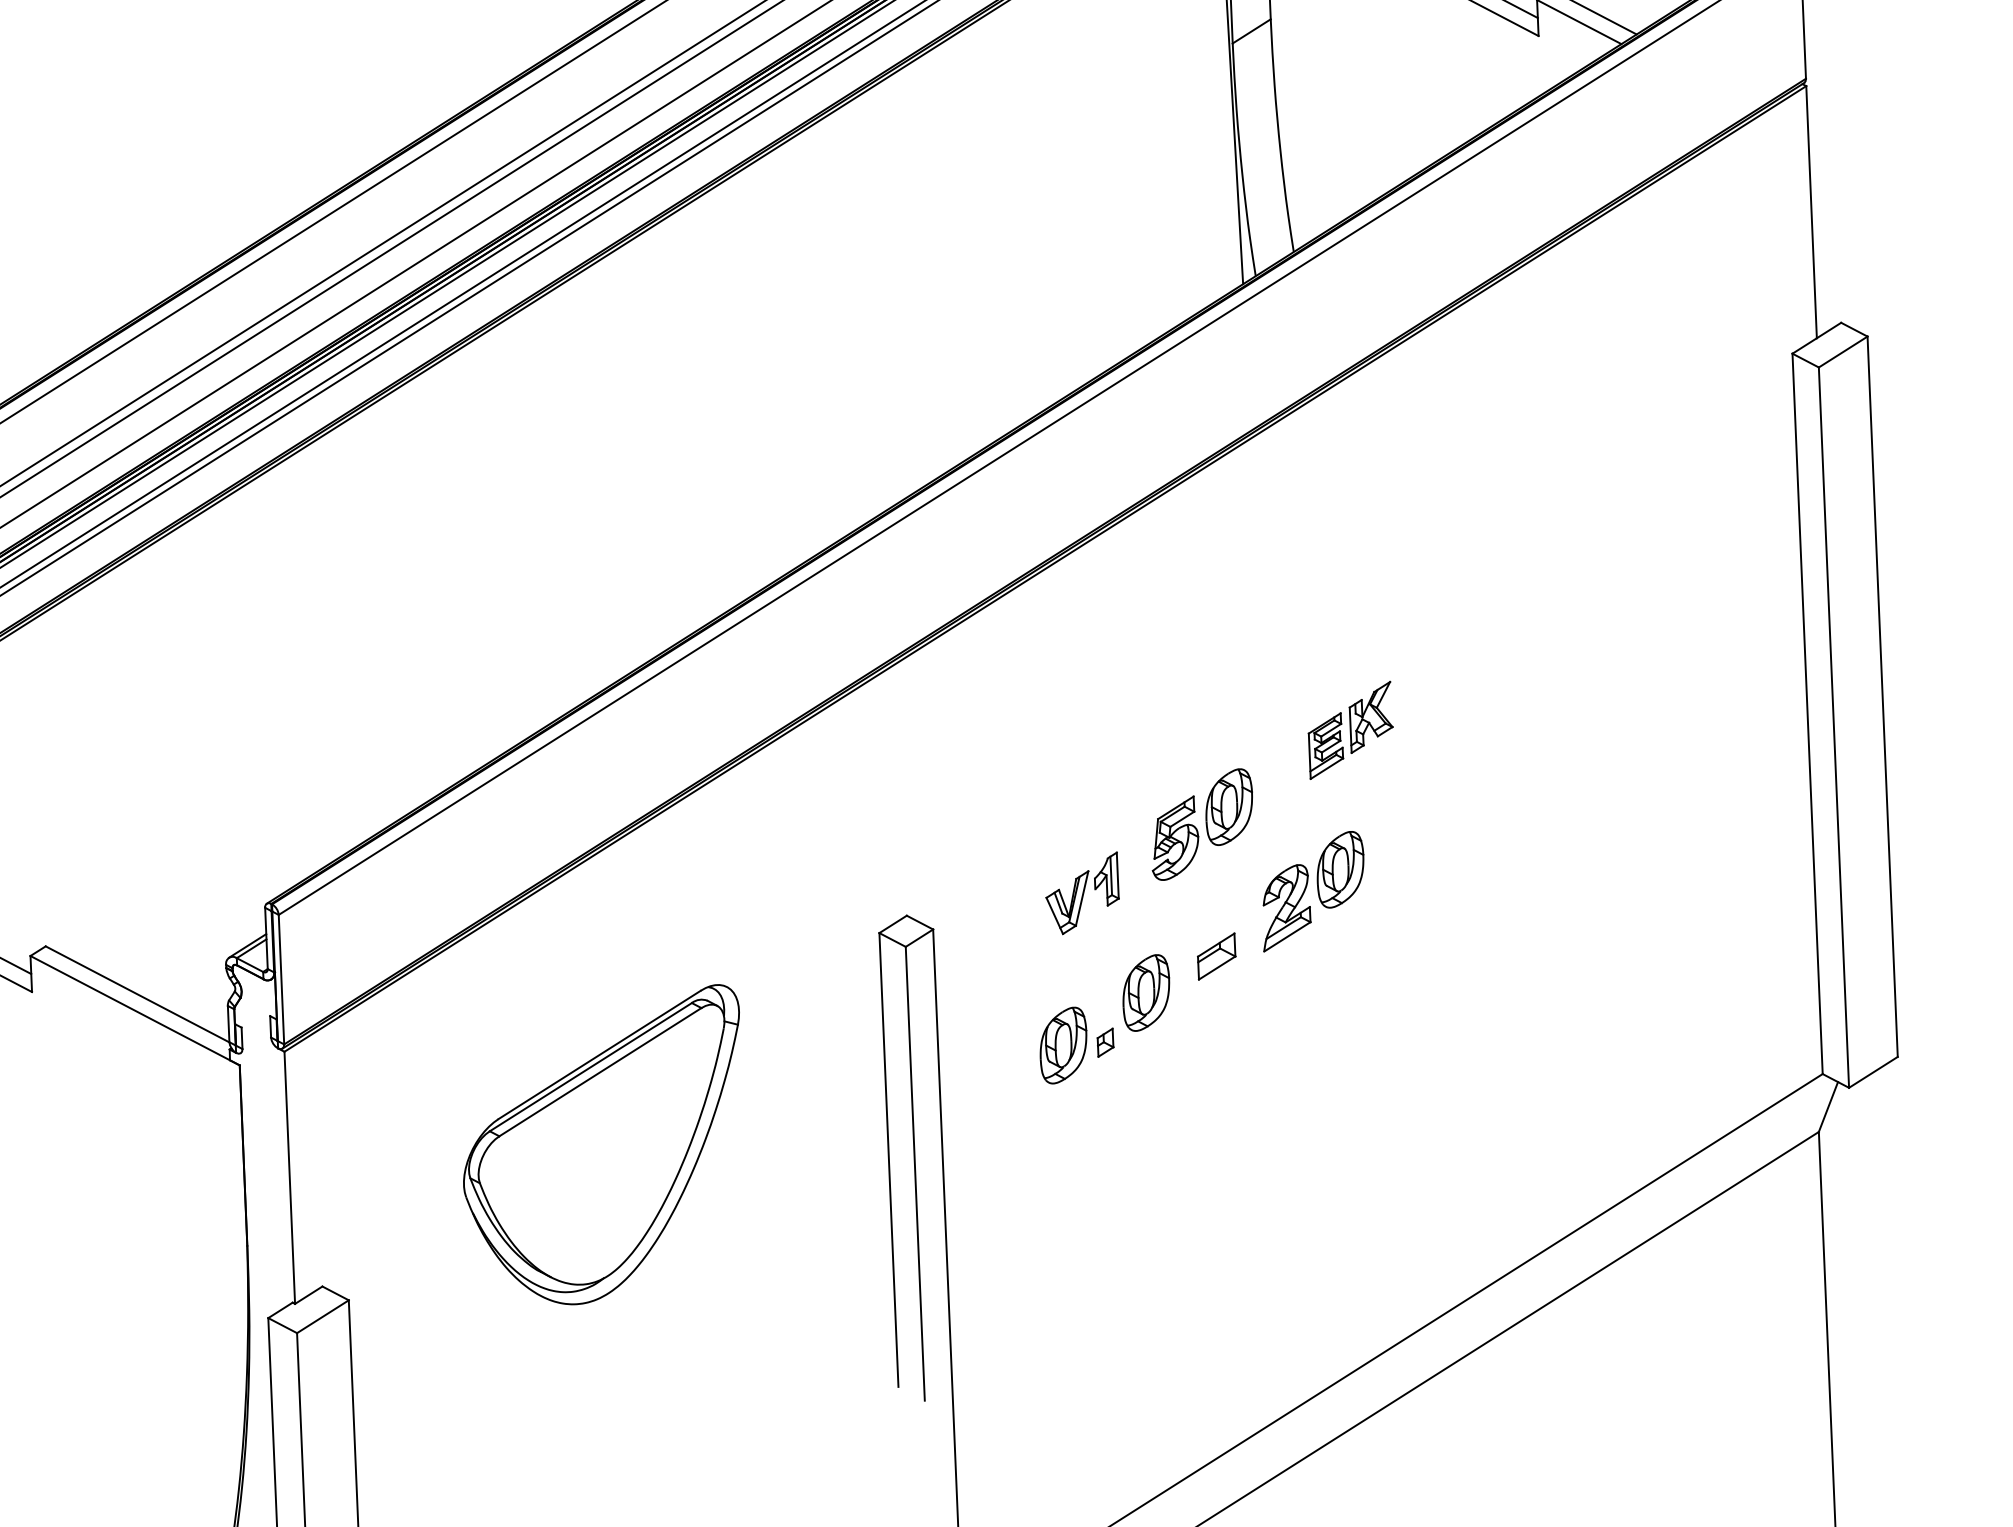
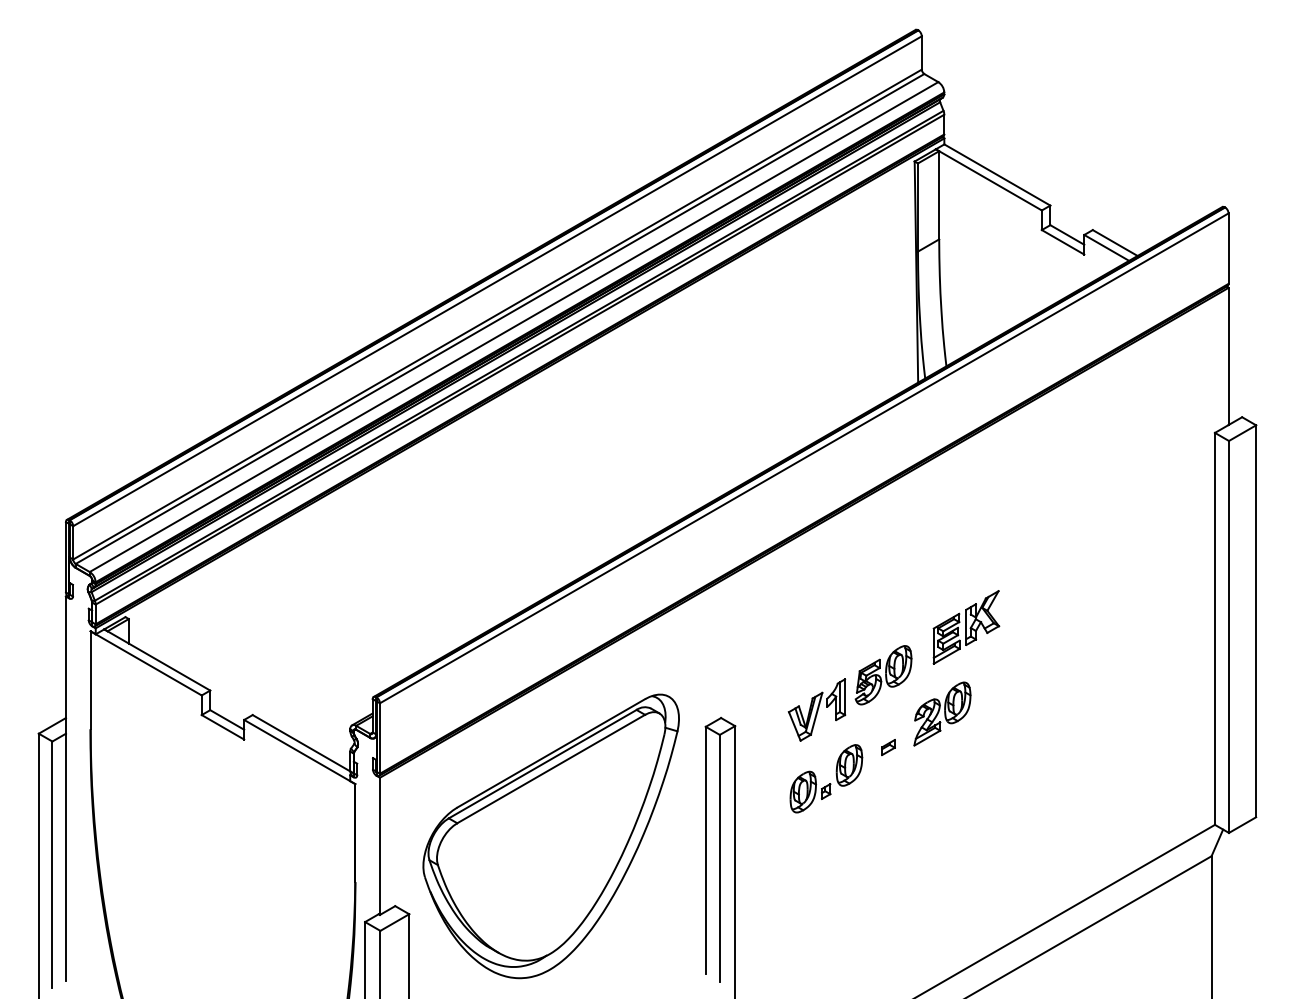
part: (1350, 730) -> (966, 627), size x1.43
part: (1081, 892) -> (816, 709), size x1.43
part: (1216, 956) -> (888, 747), size x0.62
part: (602, 1146) -> (550, 836), size x1.67

